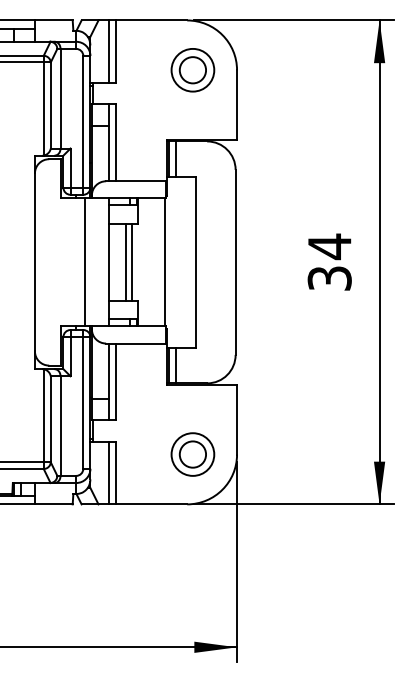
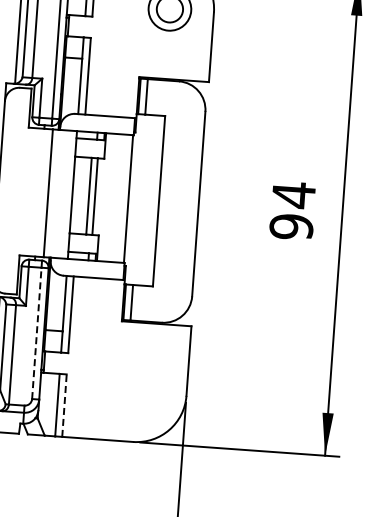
text: (329, 278) -> (291, 226), 34 -> 94
line: (83, 402) -> (37, 332), solid -> dashed
part: (192, 454) -> (142, 392), removed
line: (116, 472) -> (64, 405), solid -> dashed

